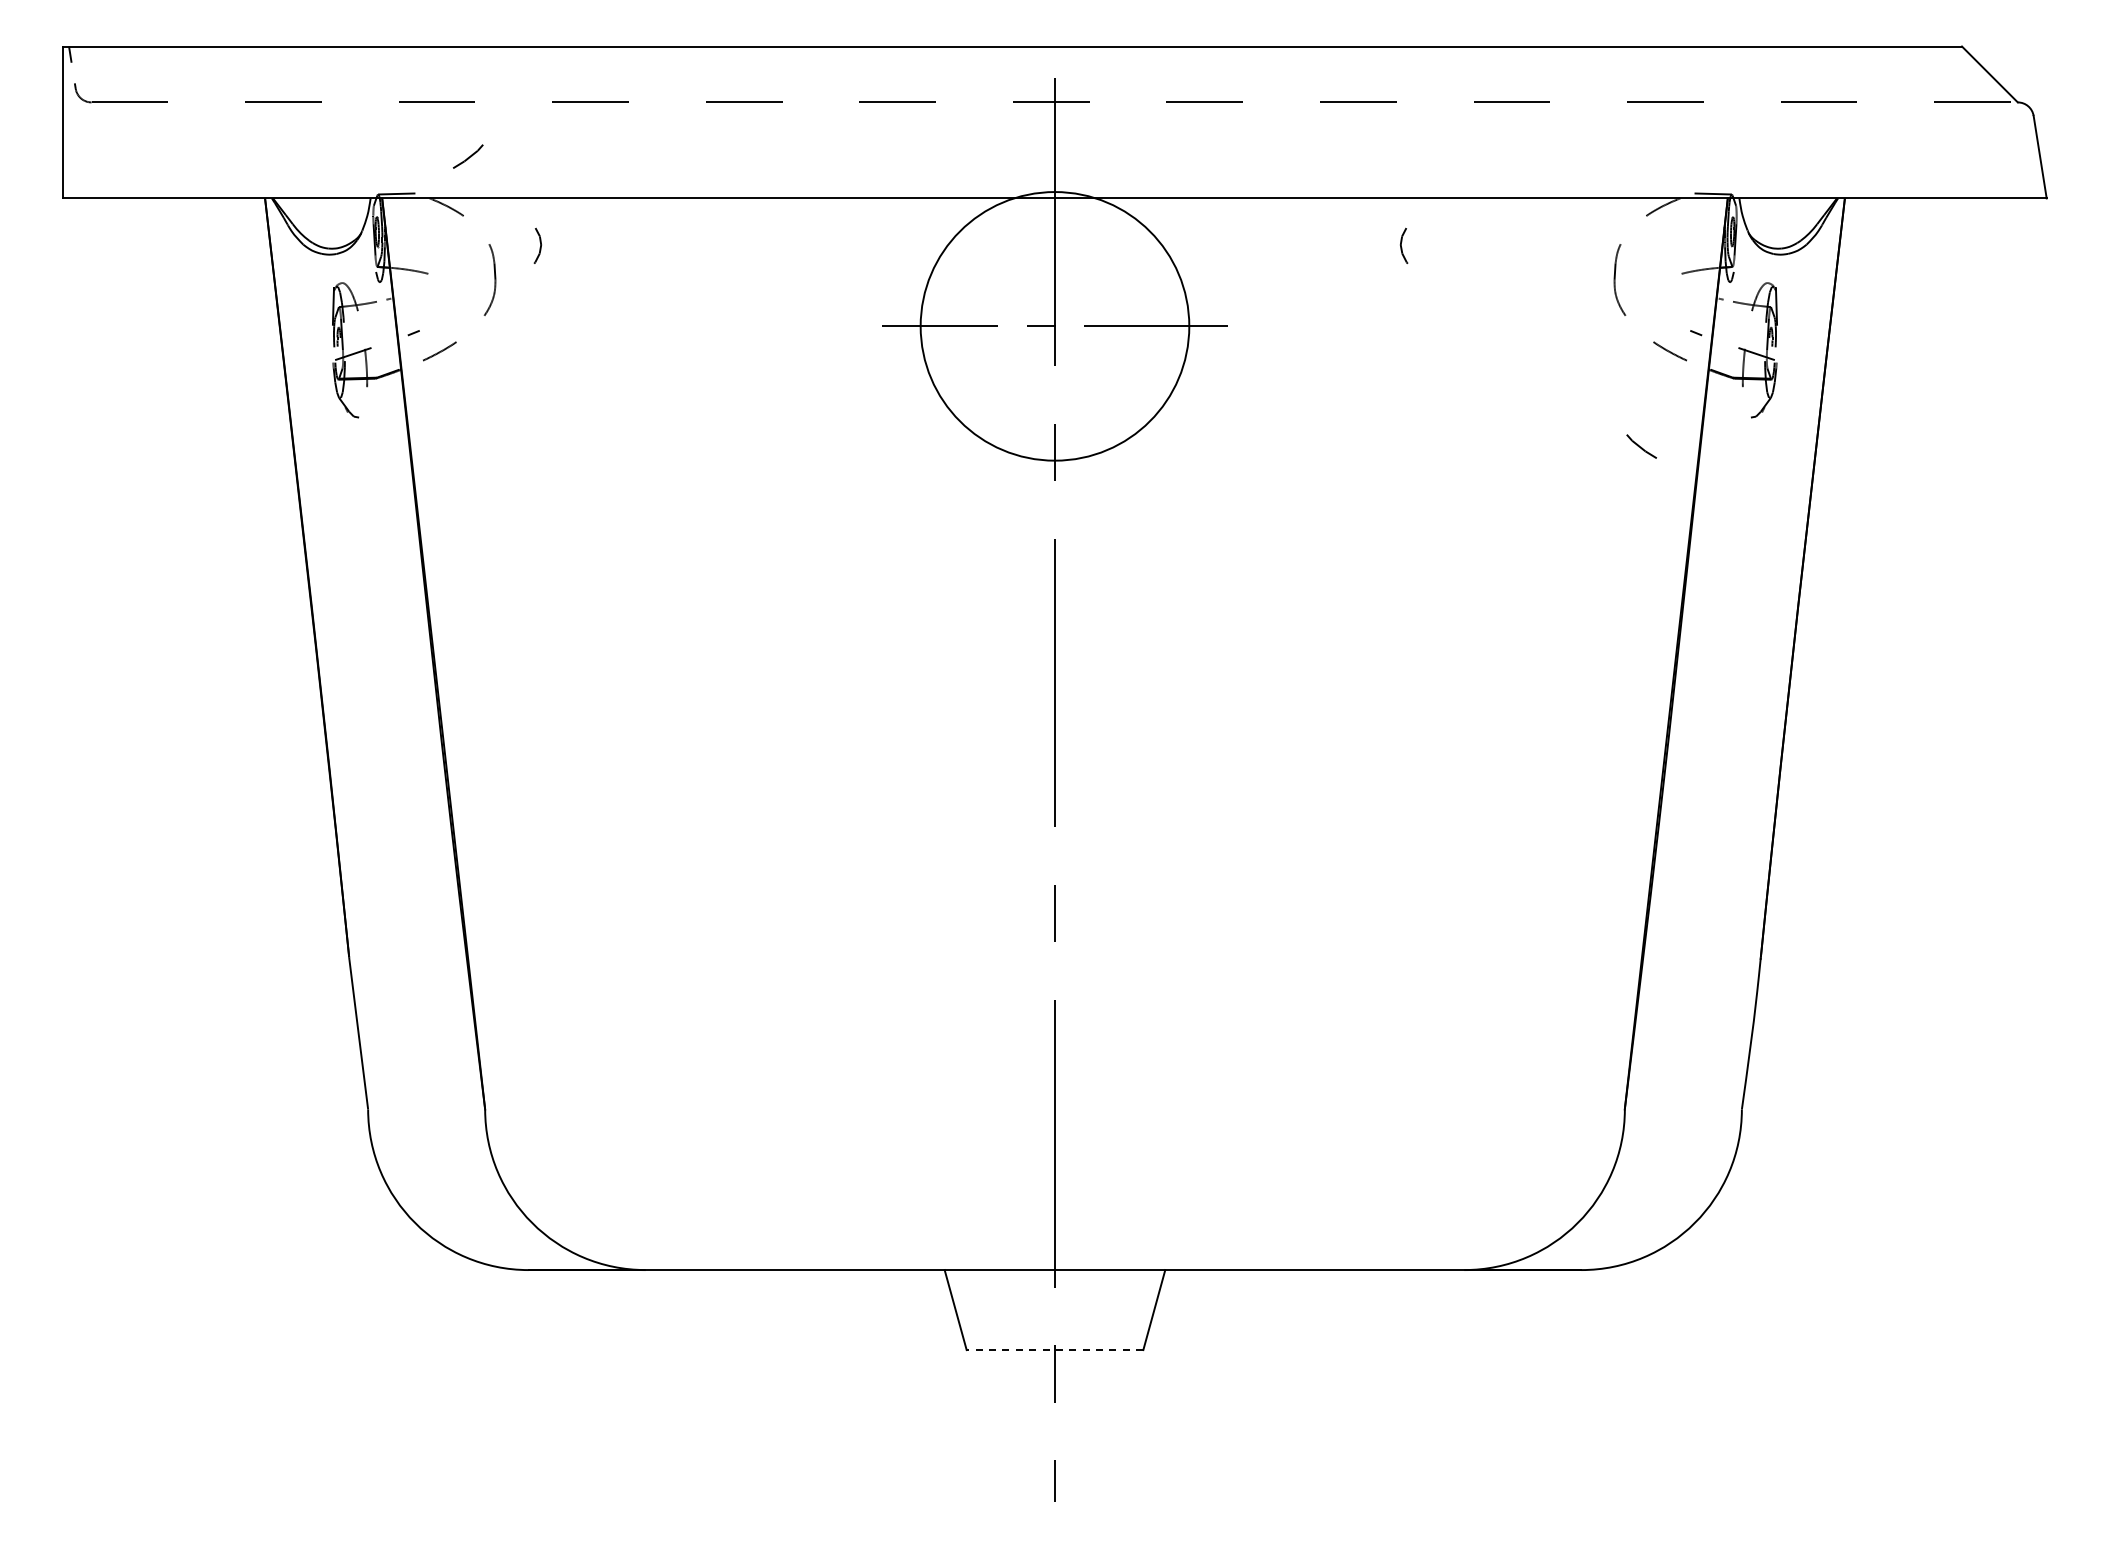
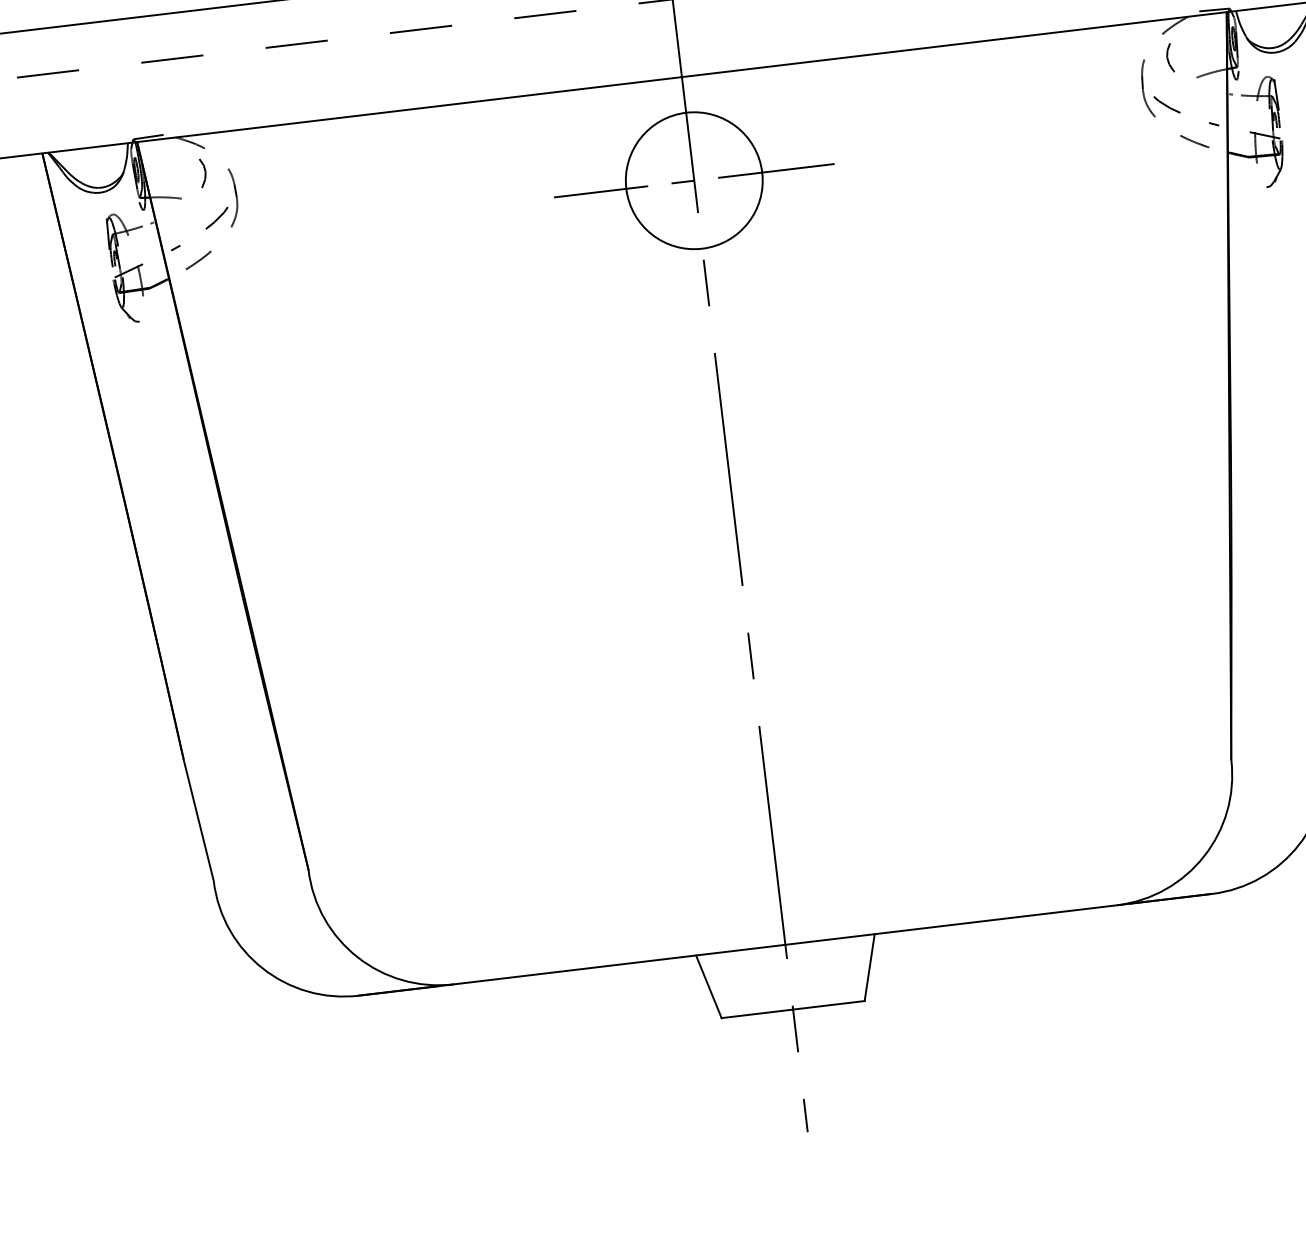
curve: (469, 156) -> (217, 217), moved
curve: (539, 247) -> (204, 174), moved
curve: (1402, 247) -> (1168, 59), moved
circle: (1054, 326) -> (693, 180), size x0.62
curve: (1641, 446) -> (1166, 104), moved
line: (1054, 1350) -> (792, 1009), dashed -> solid

